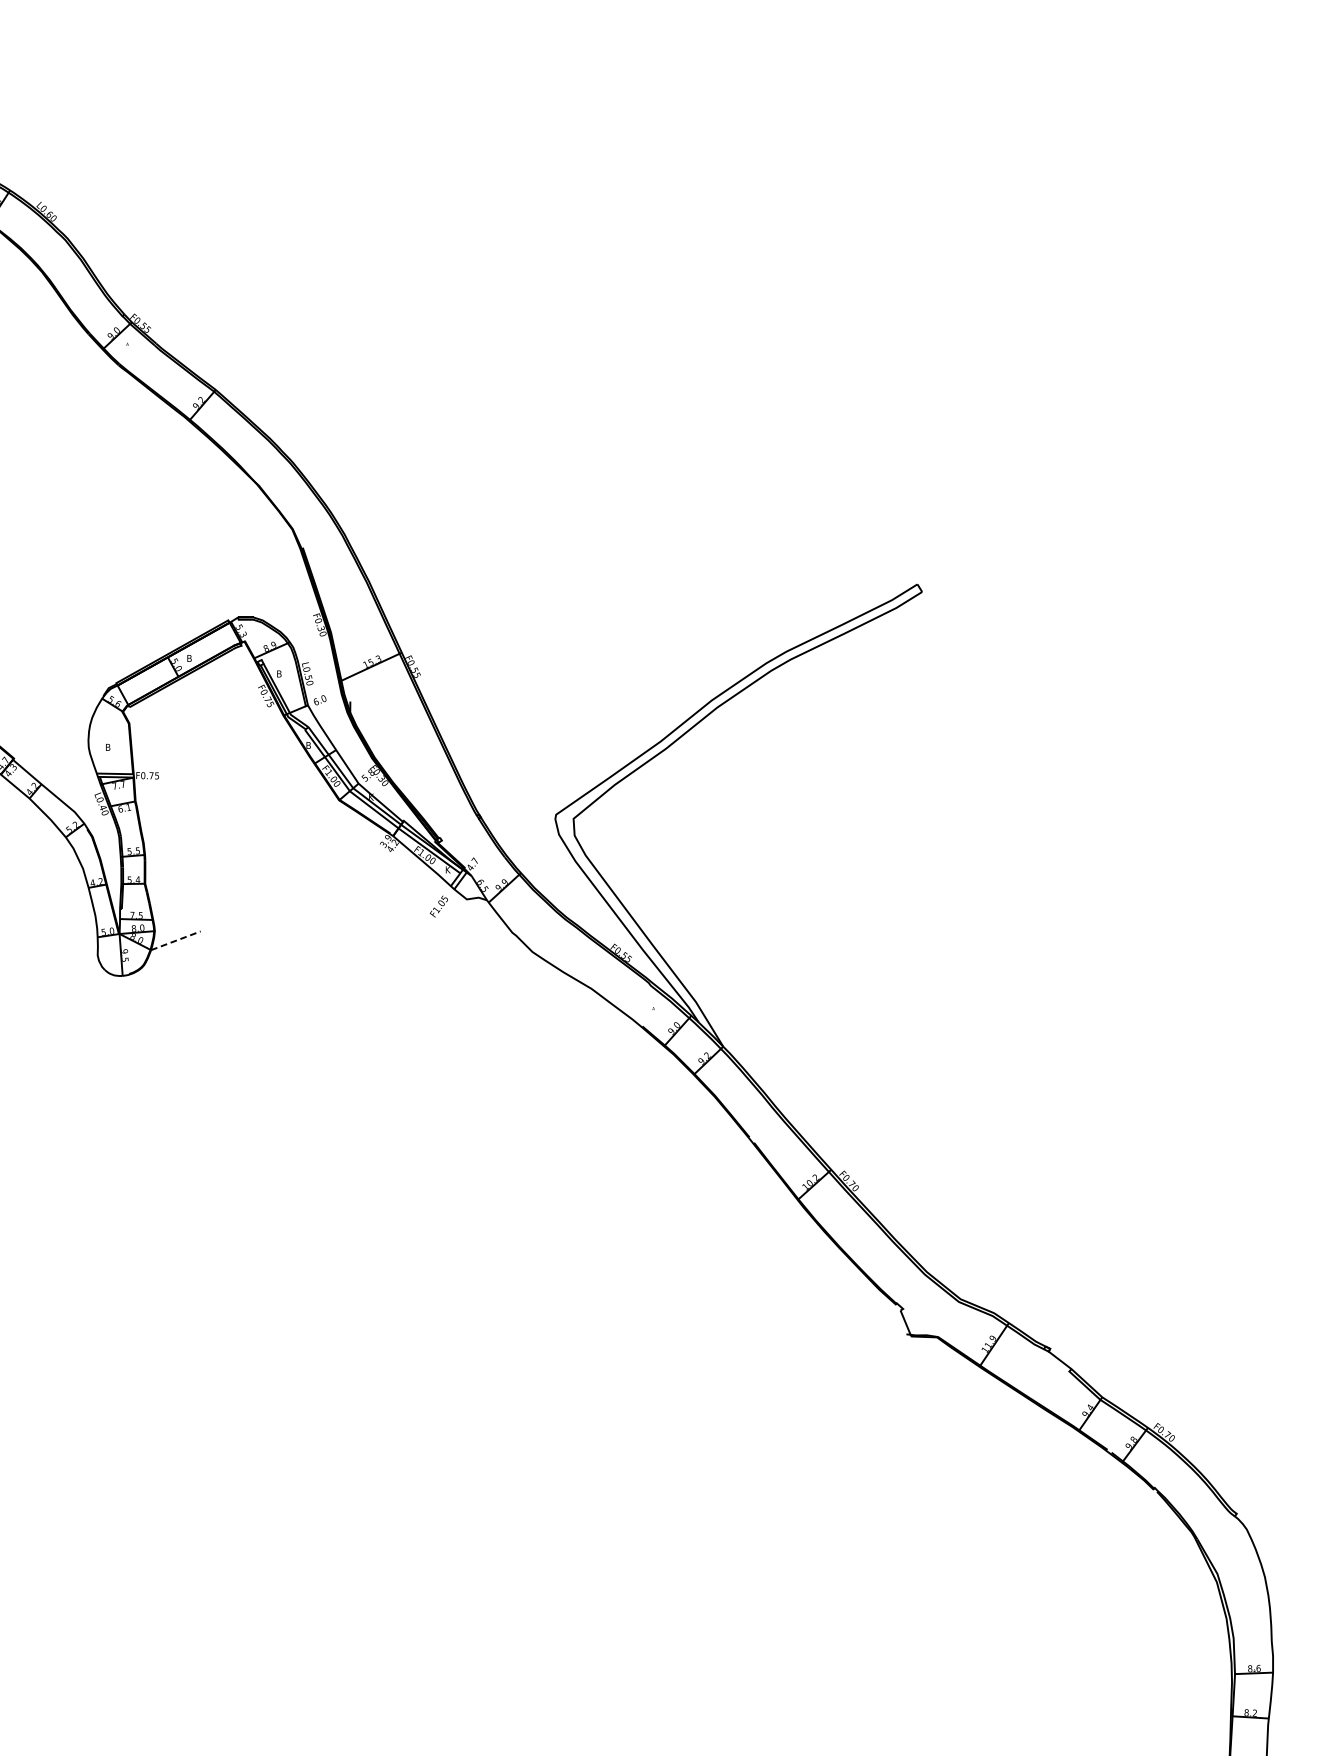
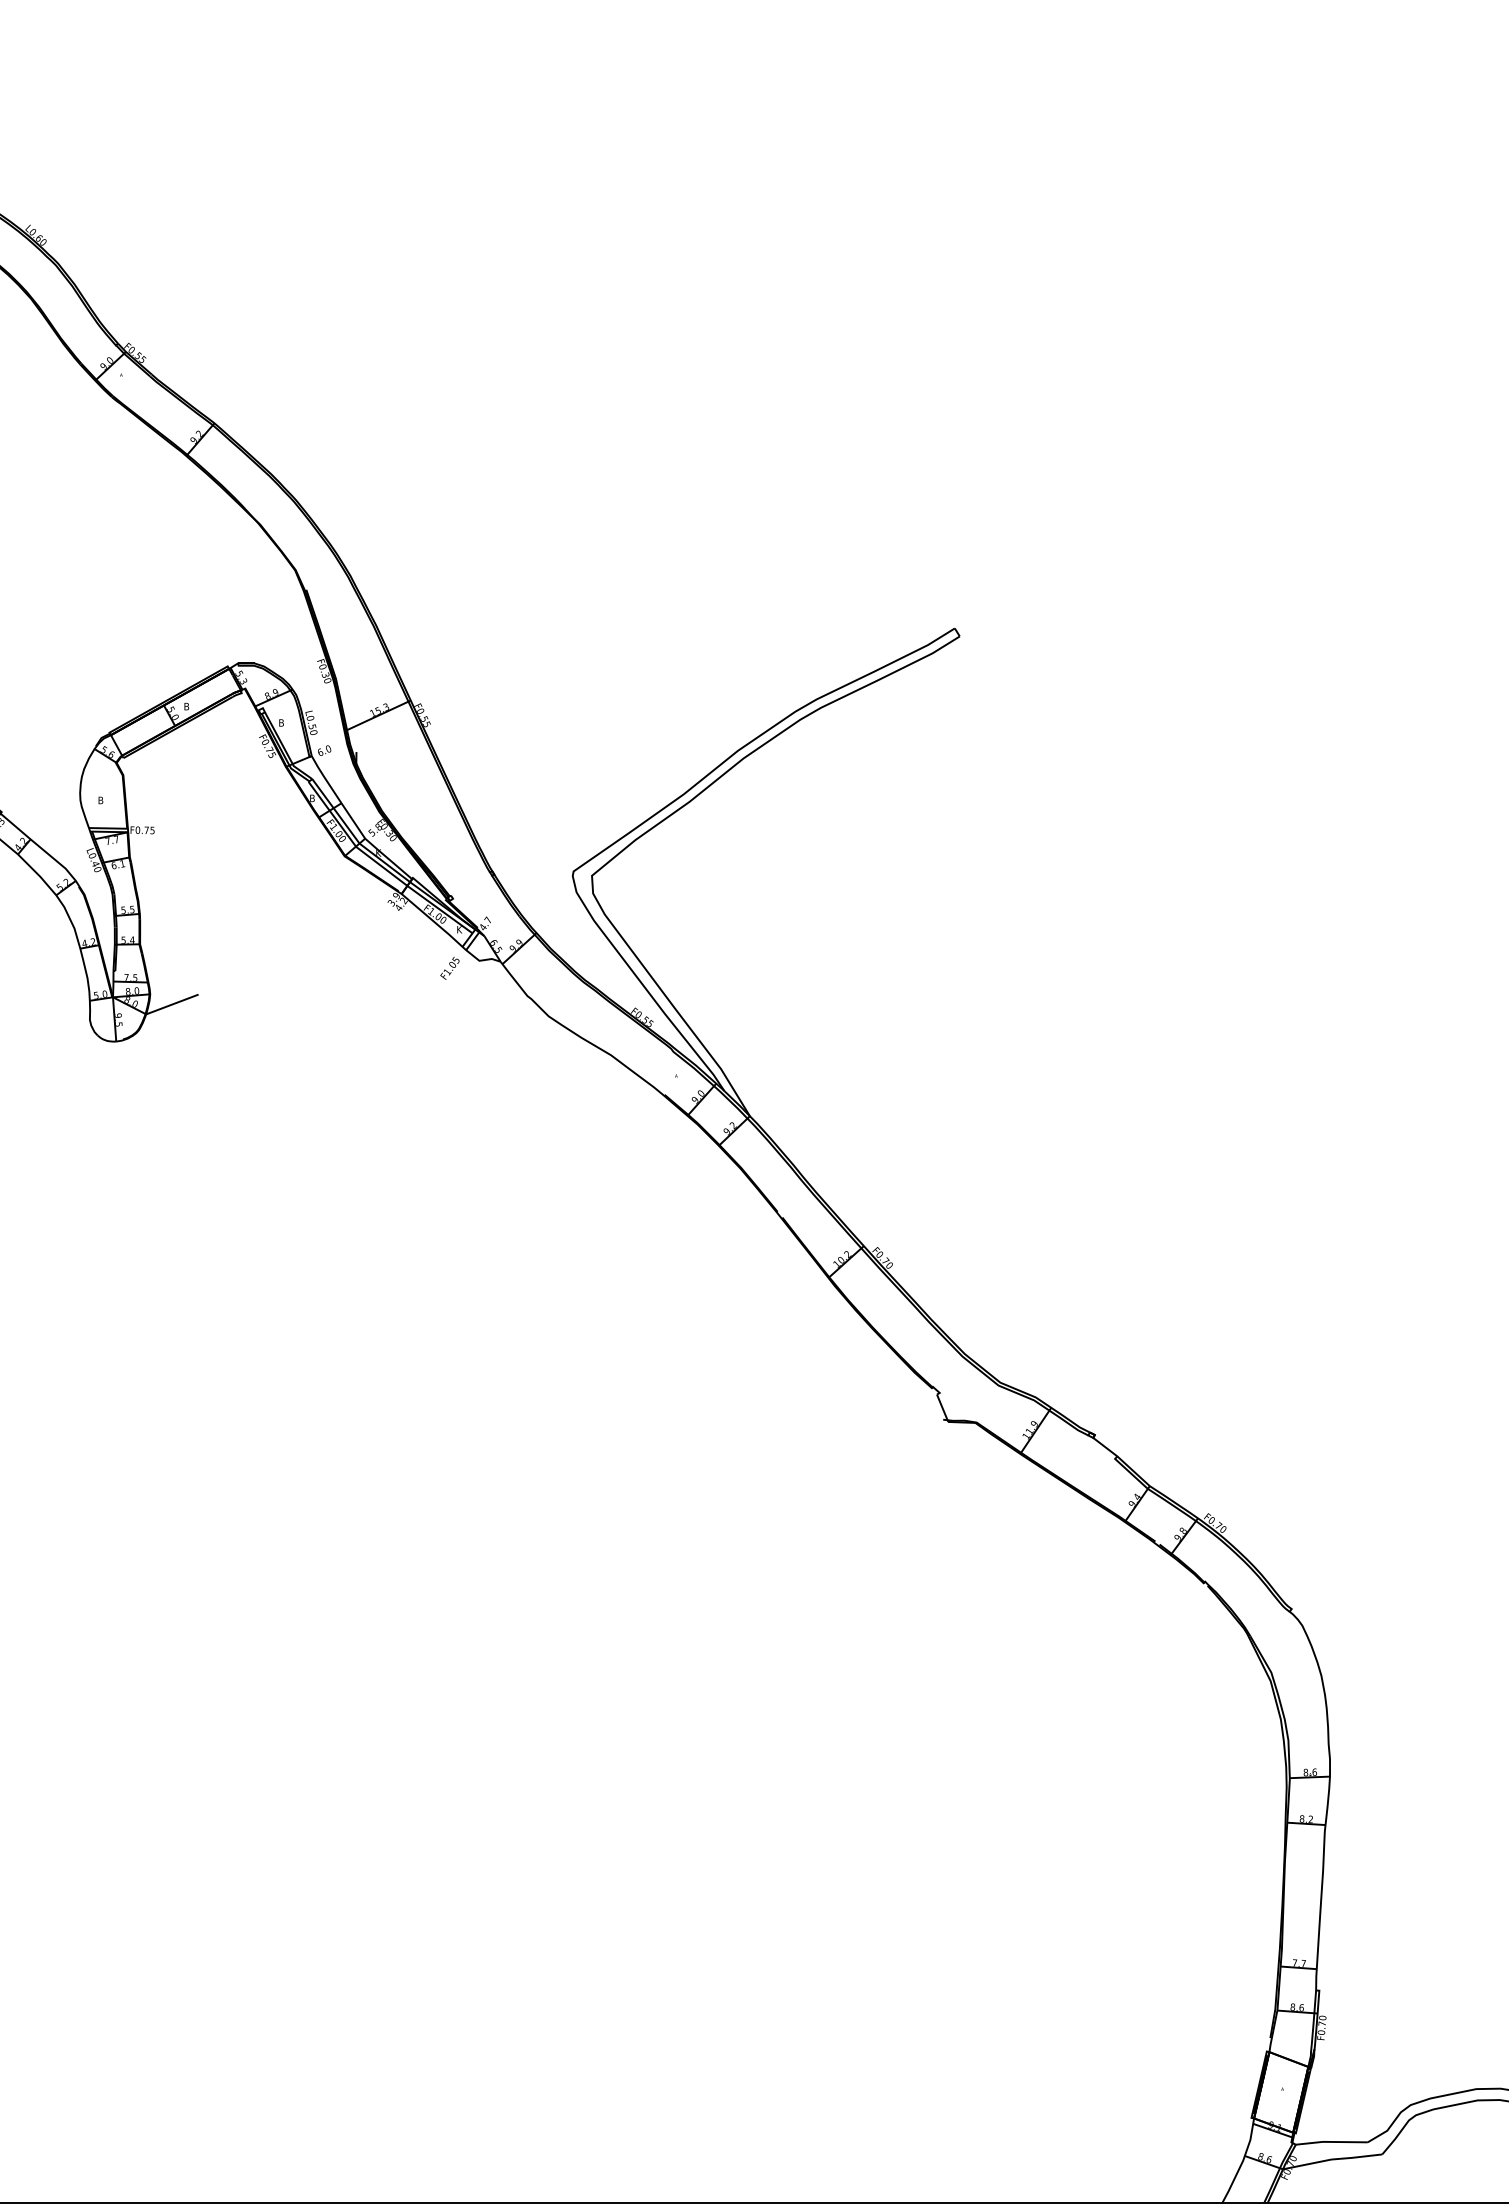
line: (175, 940) -> (172, 1004), dashed -> solid

